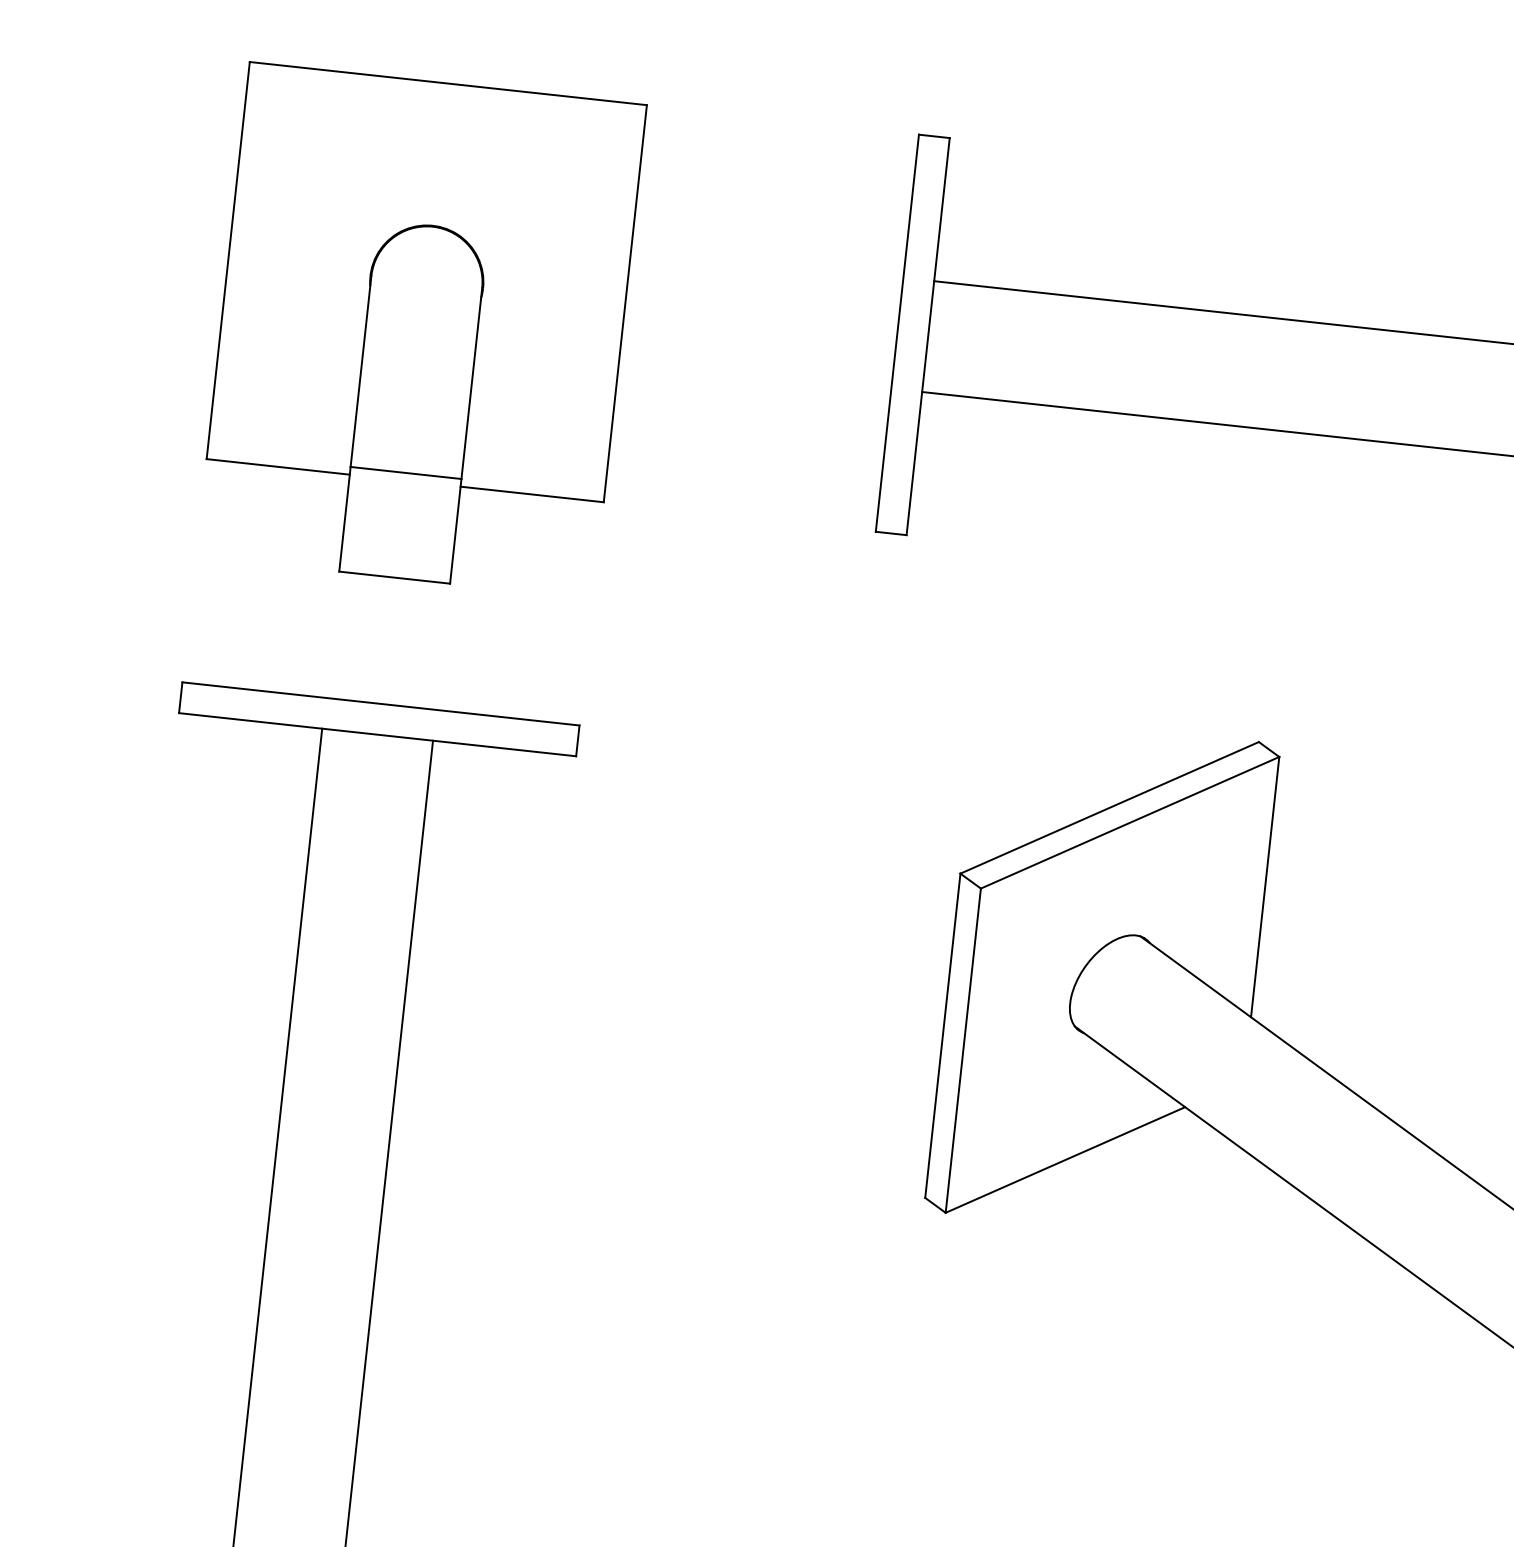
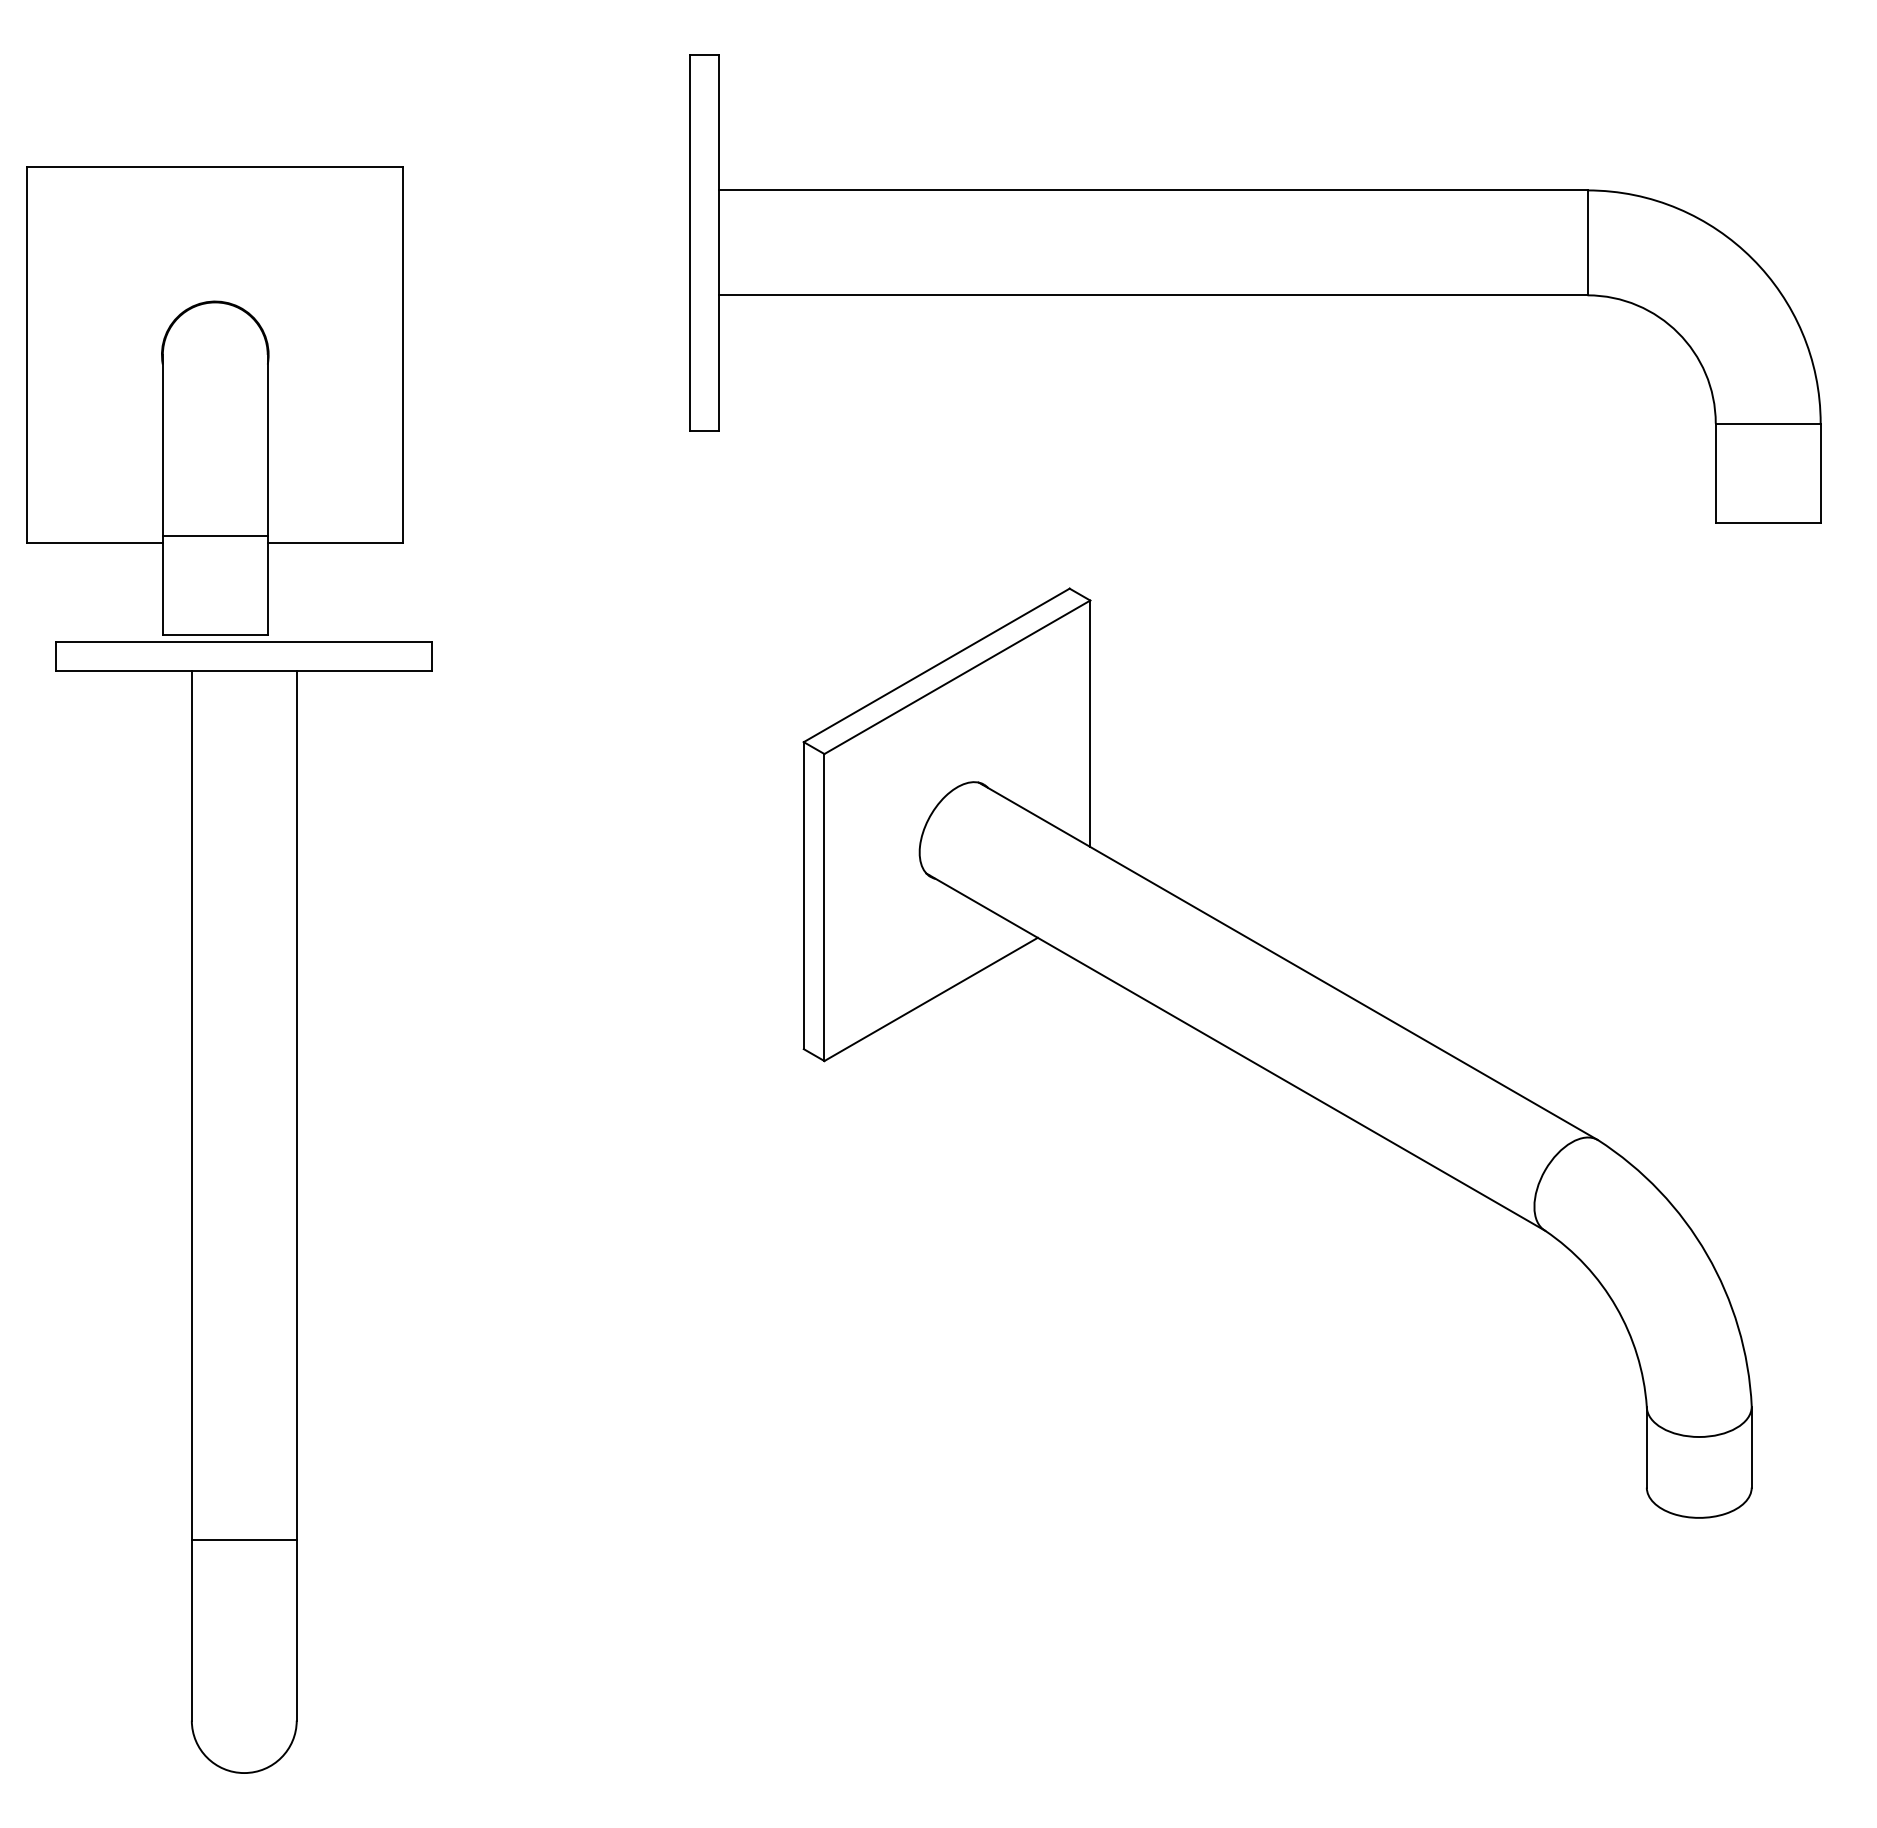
part: (420, 330) -> (214, 400), moved

